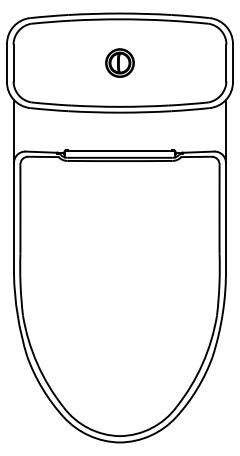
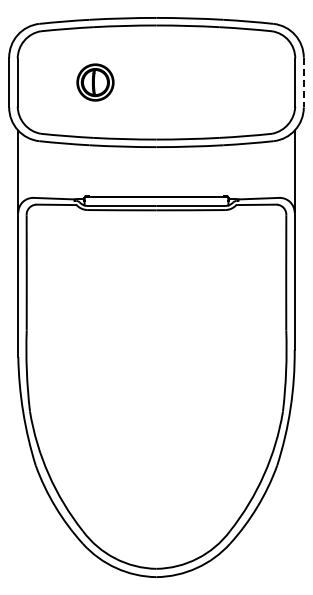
part: (120, 63) -> (95, 82), moved
line: (232, 63) -> (303, 82), solid -> dashed

